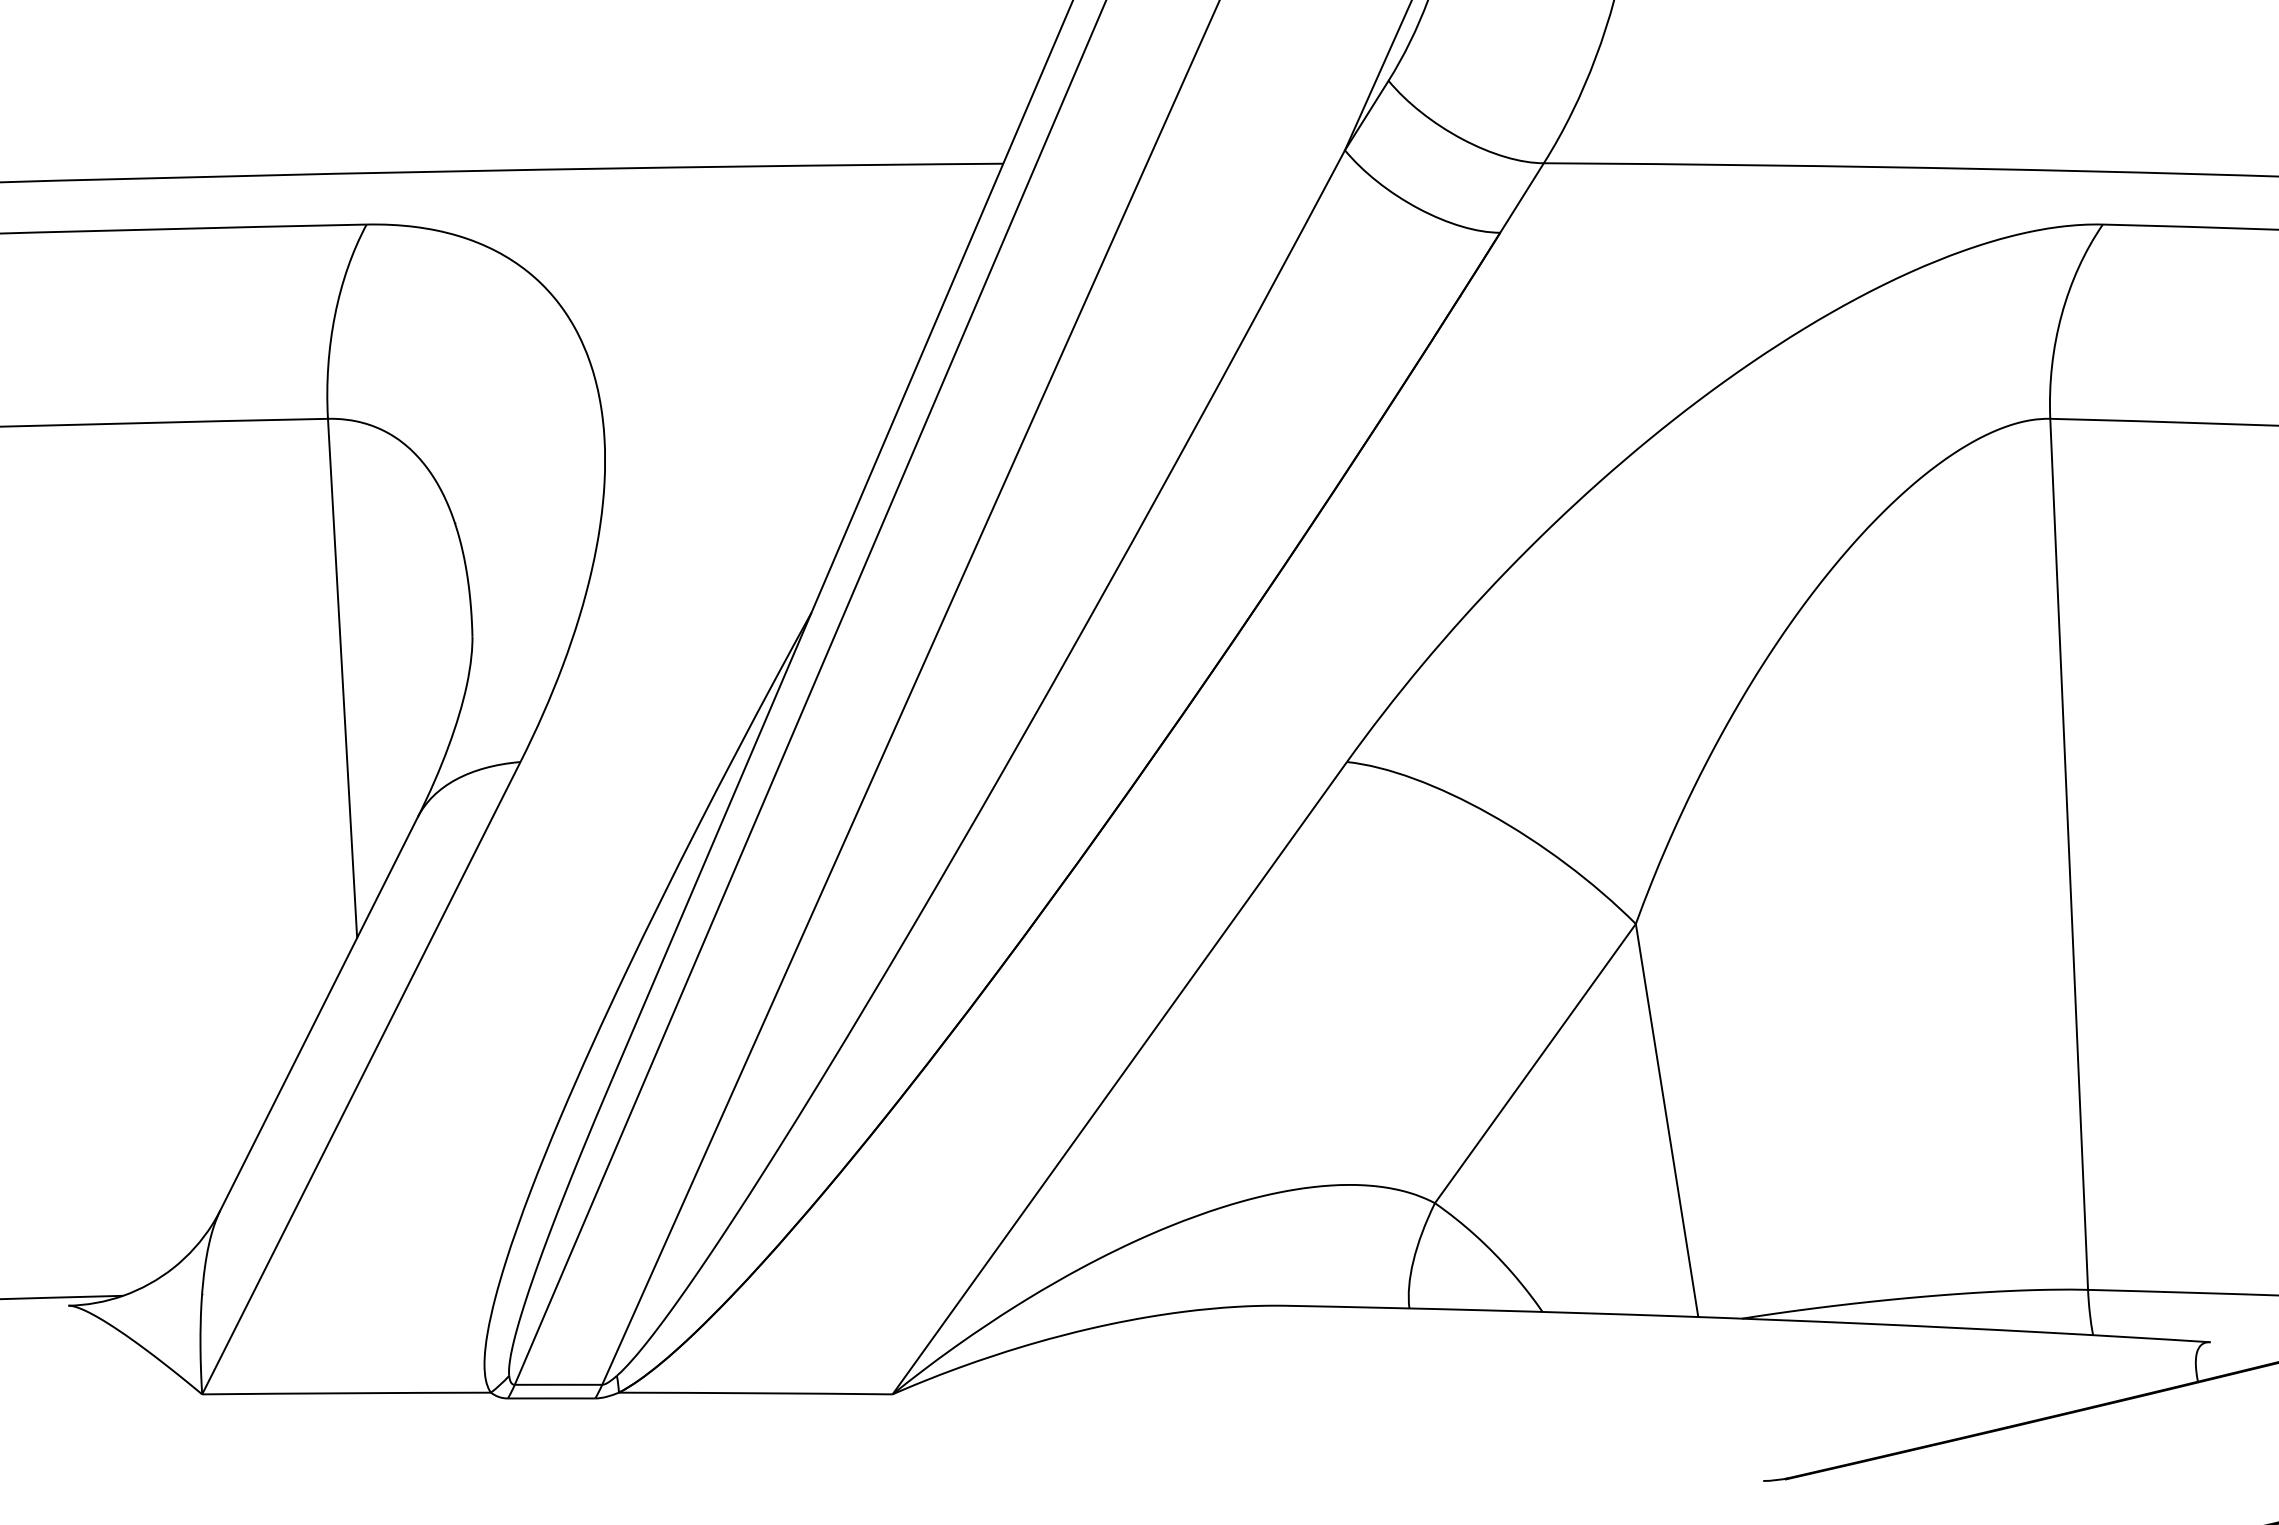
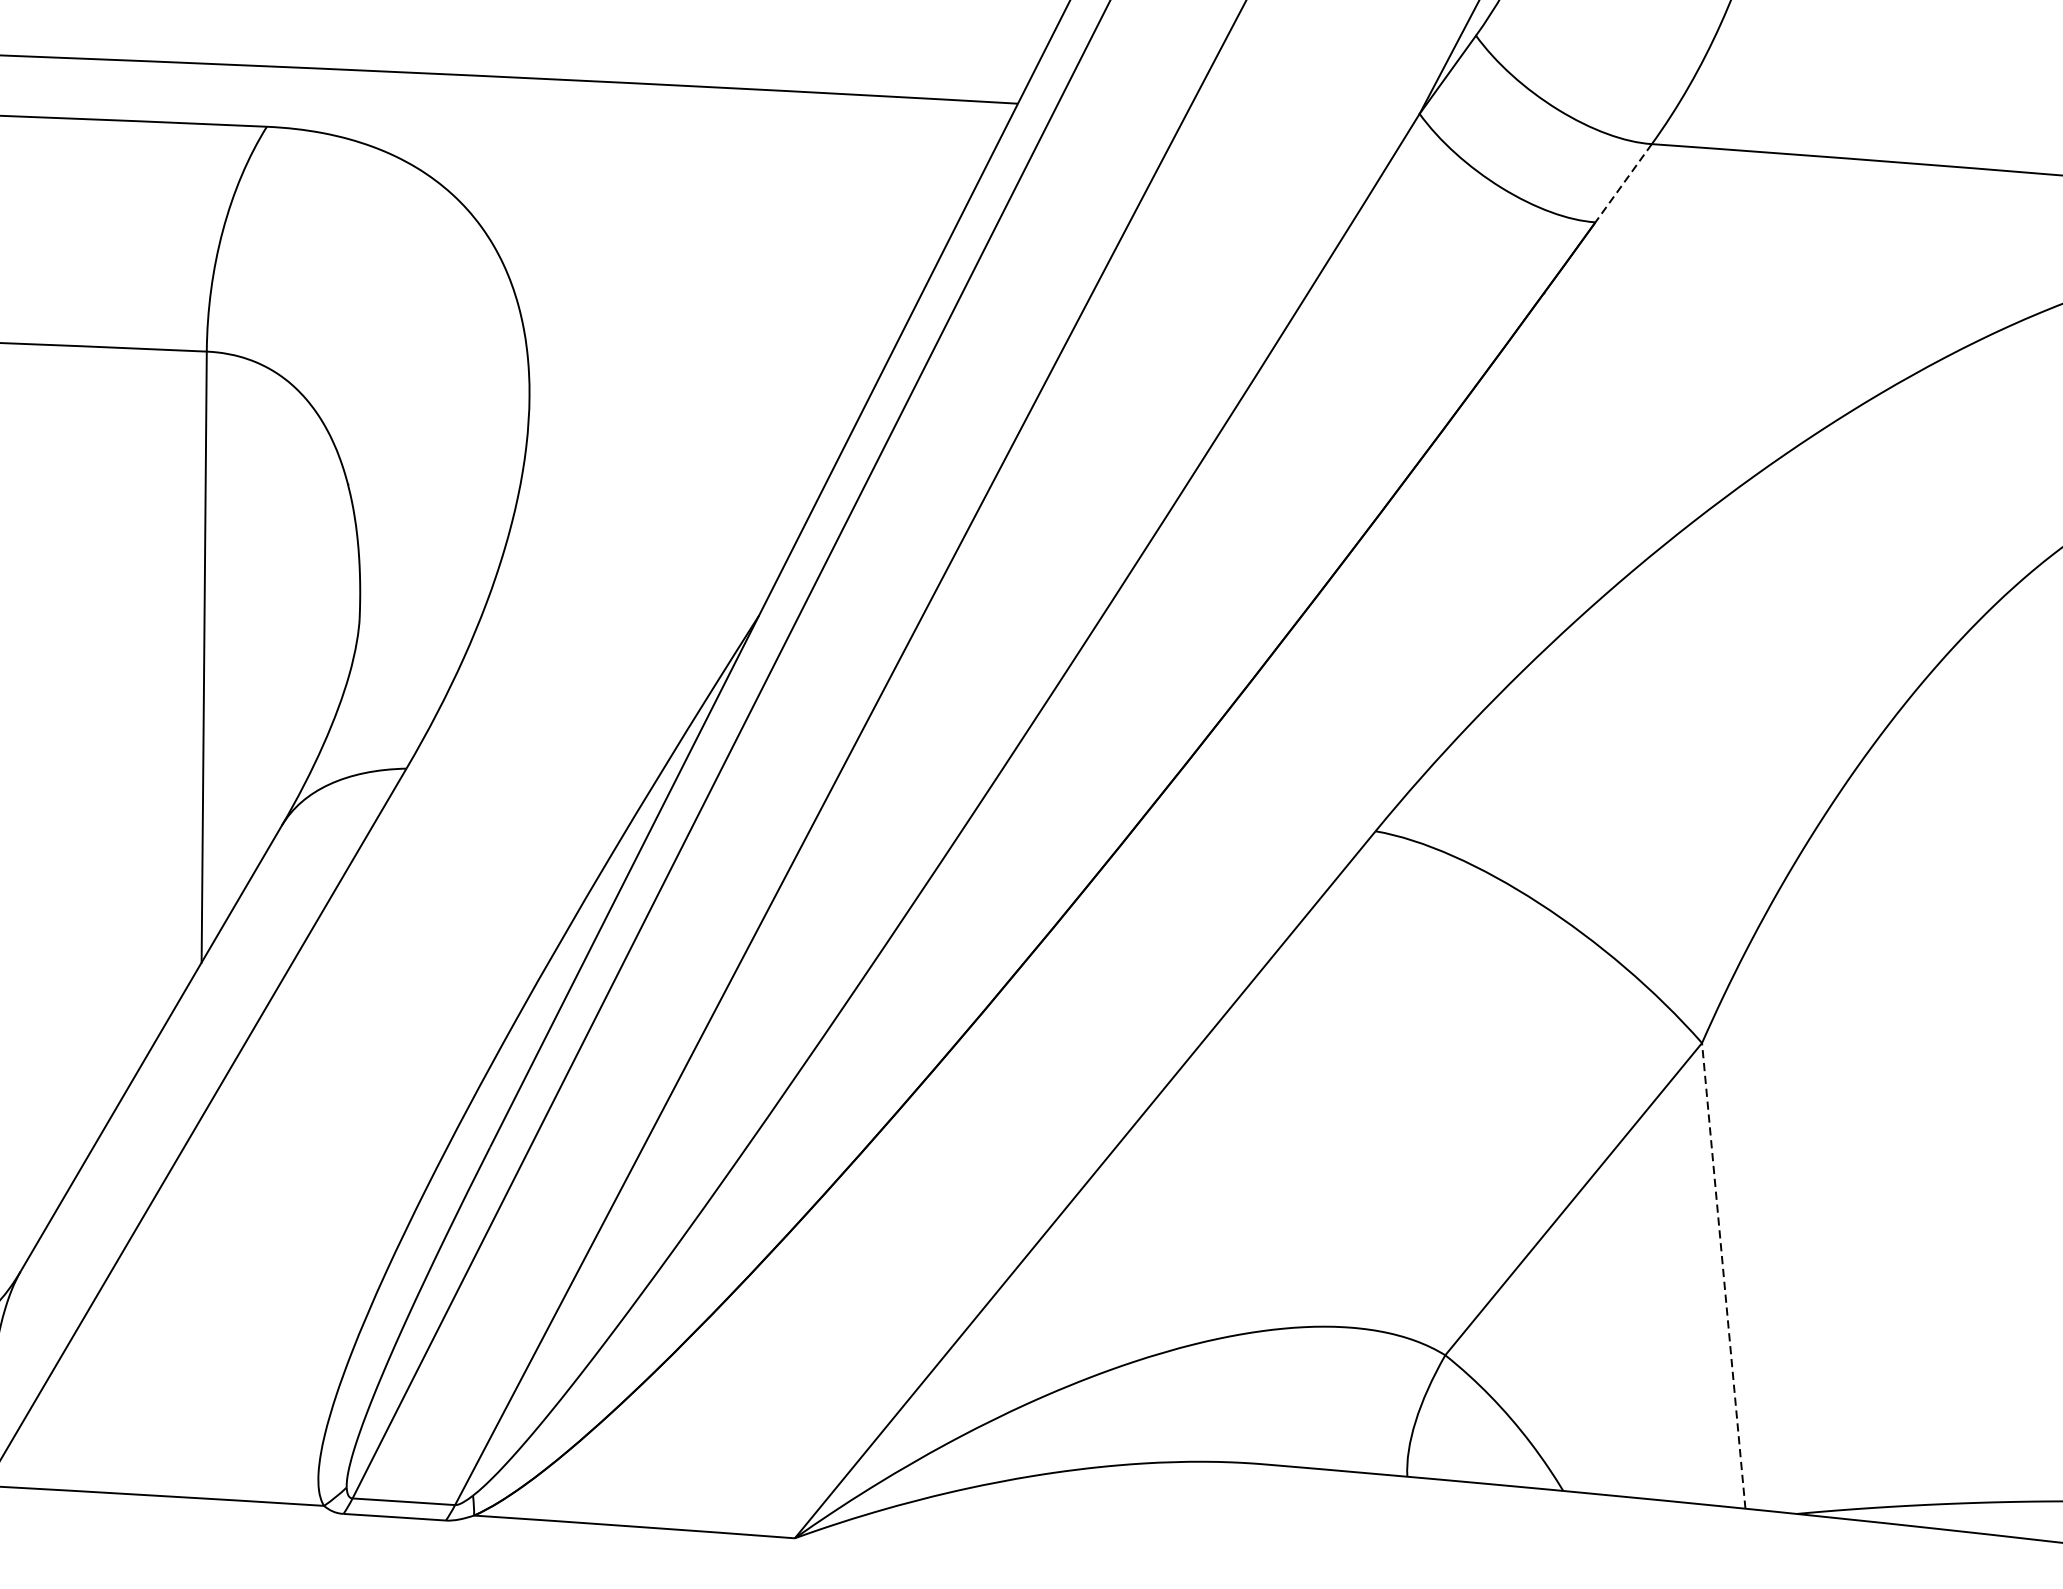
line: (1521, 198) -> (1622, 183), solid -> dashed
line: (1667, 1120) -> (1724, 1275), solid -> dashed

